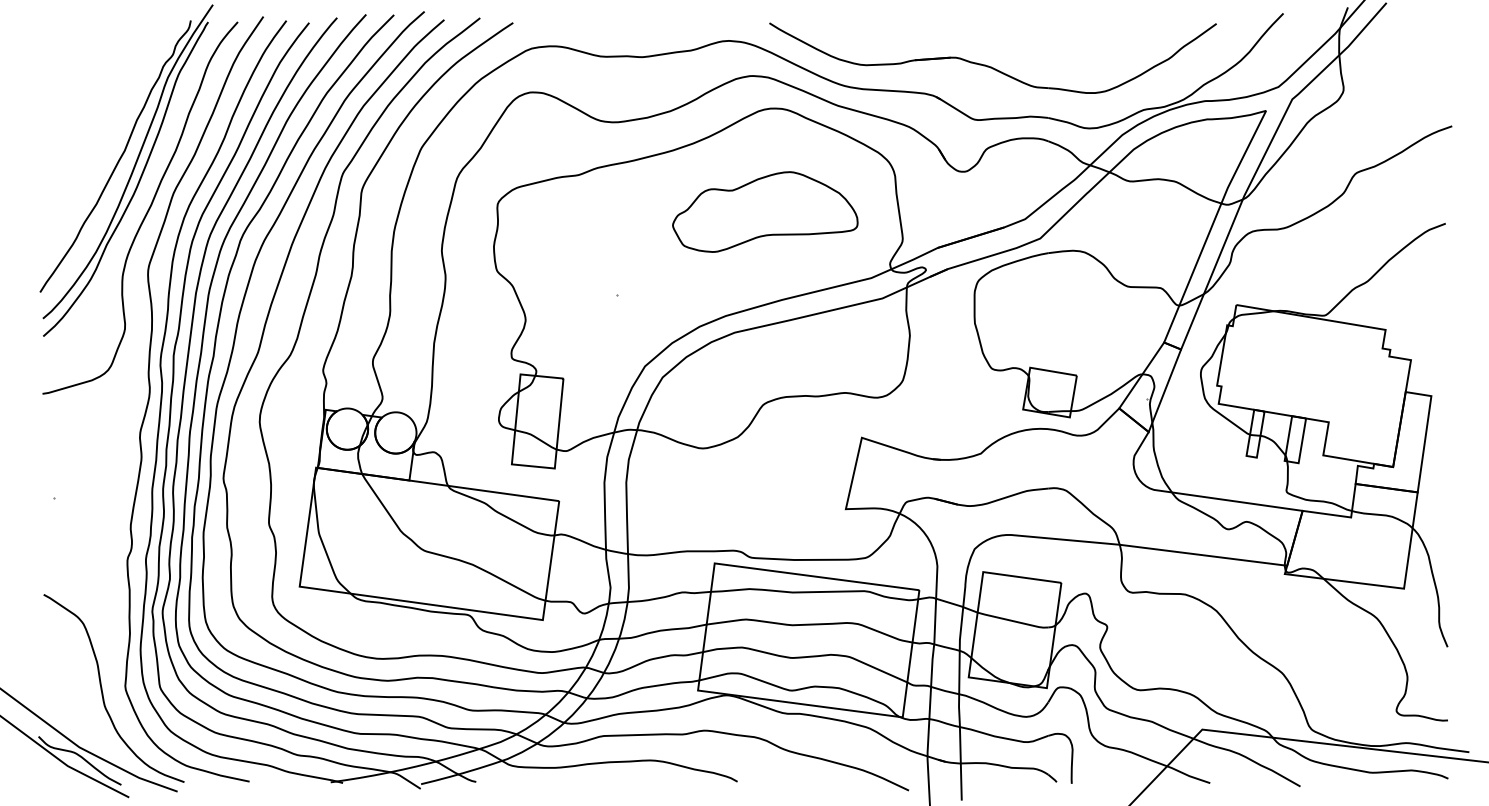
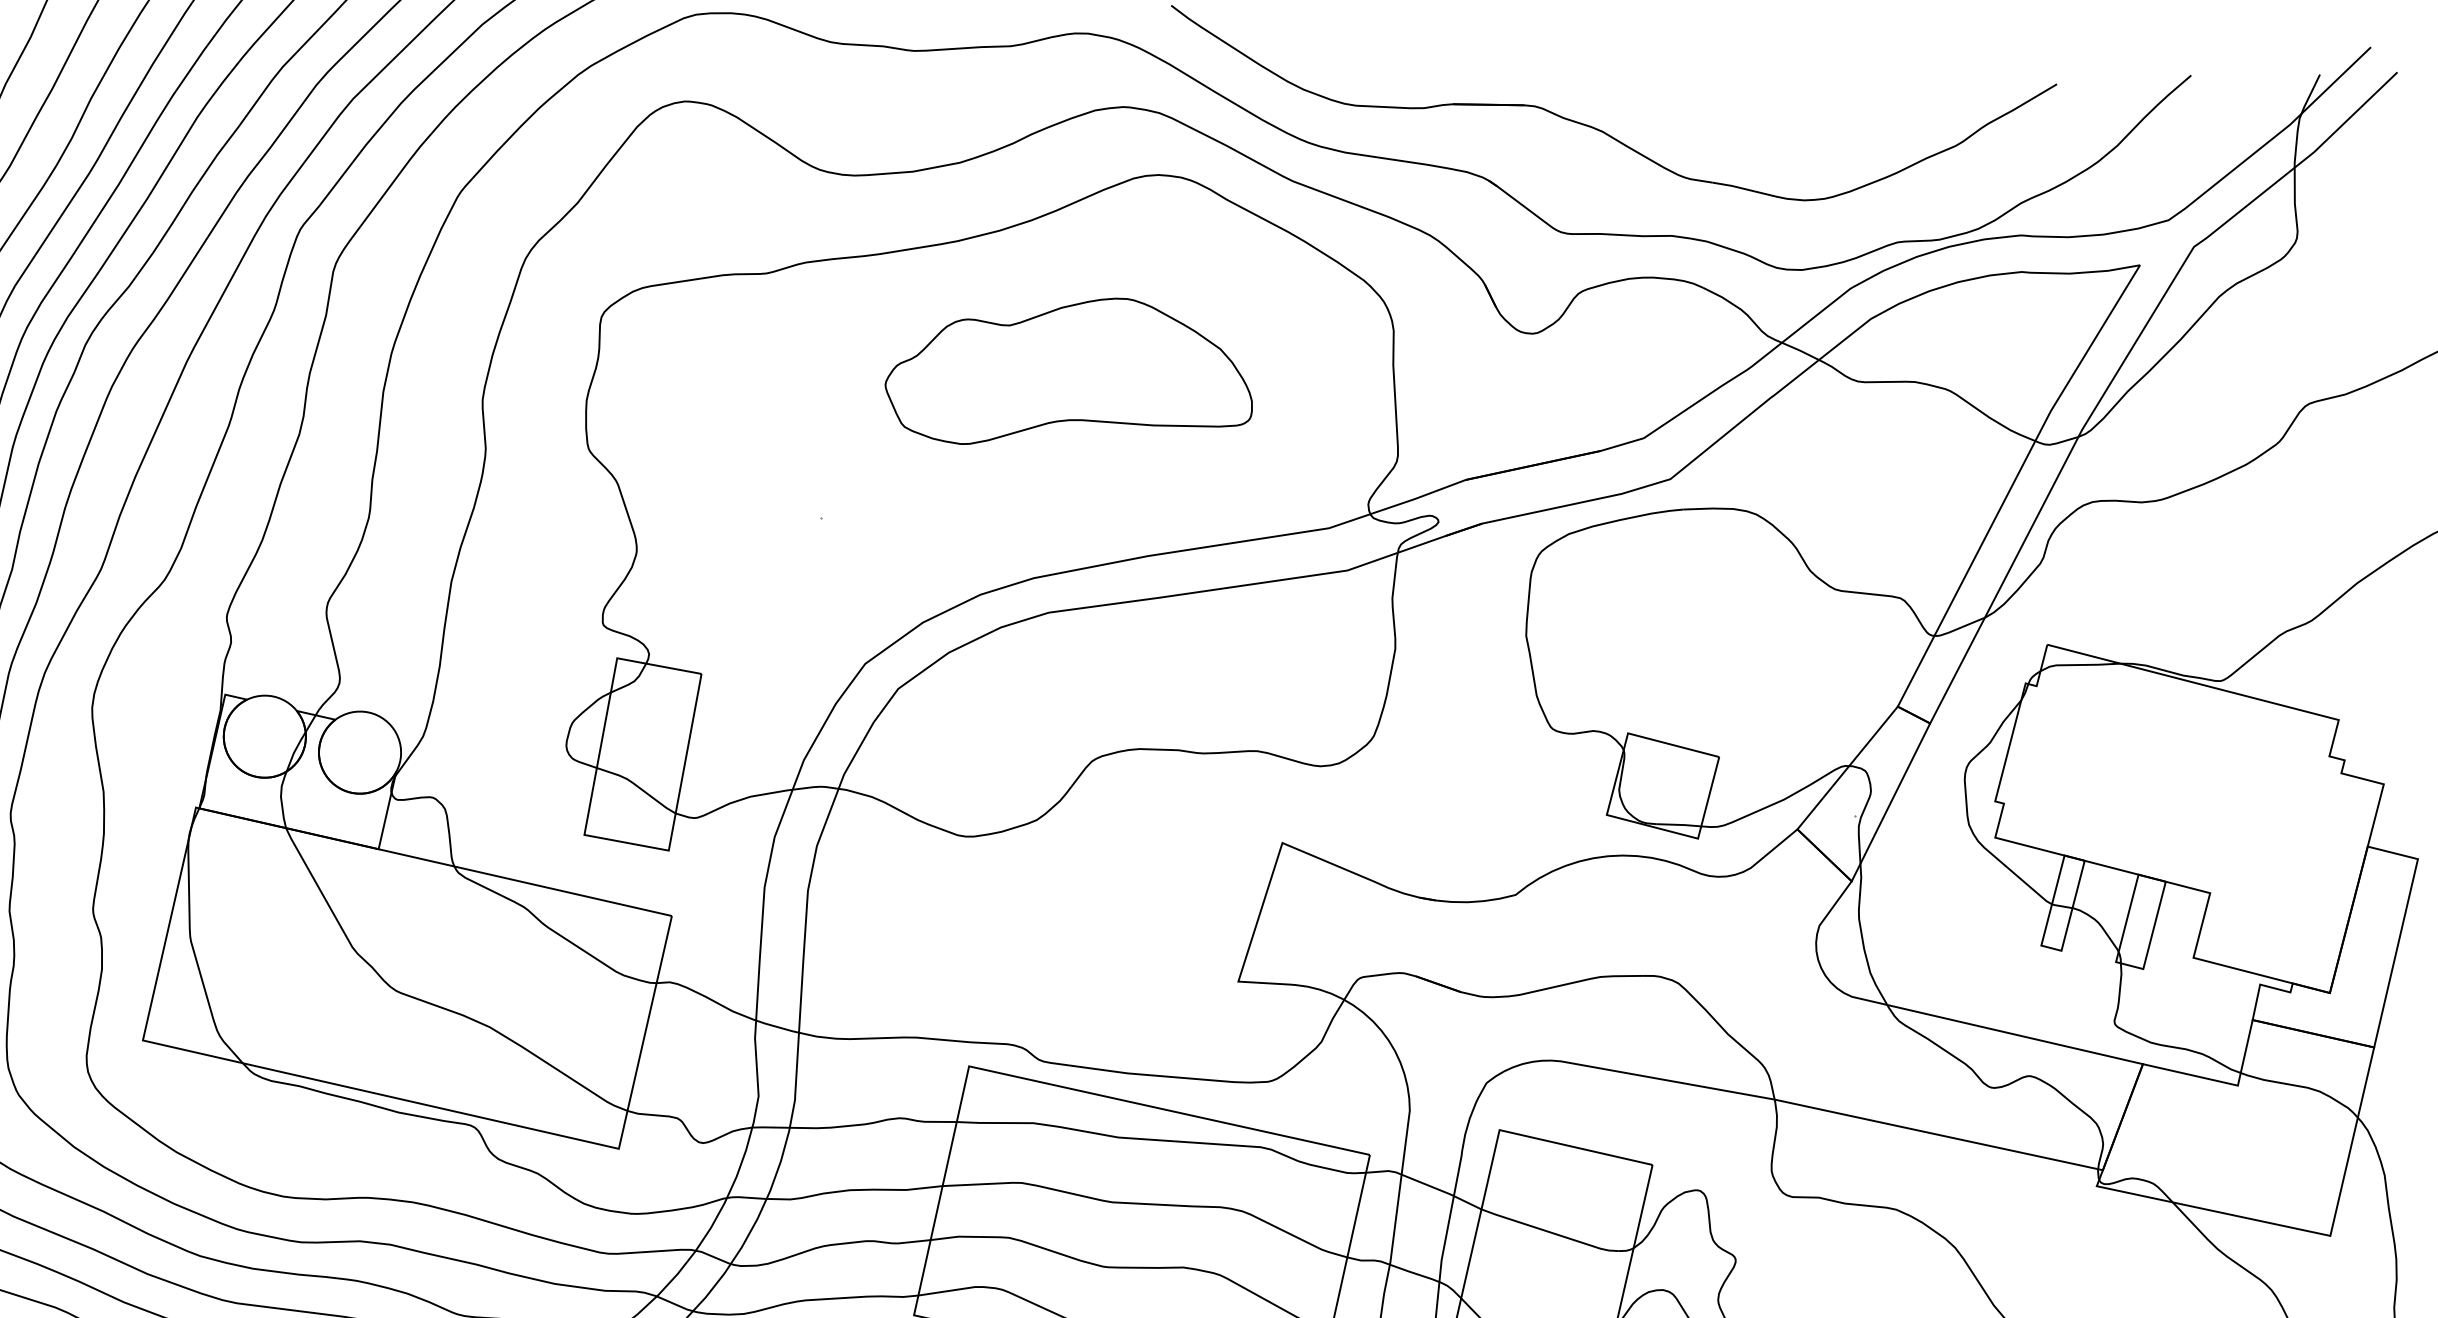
part: (765, 211) -> (1071, 372), moved

